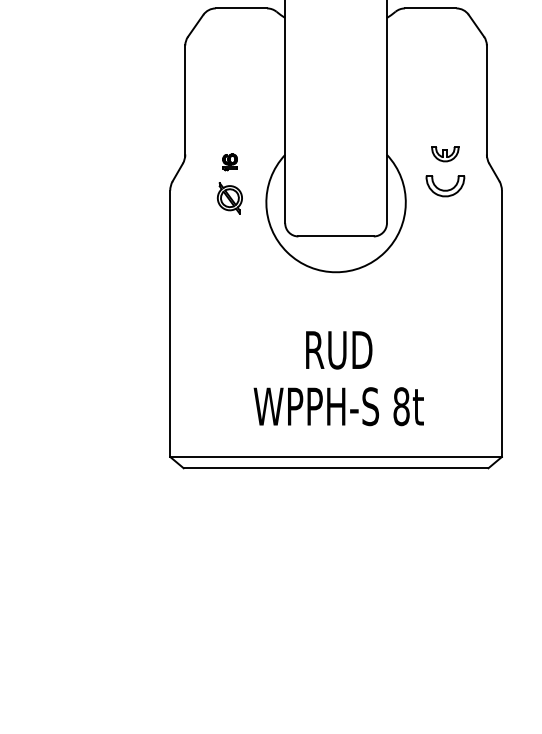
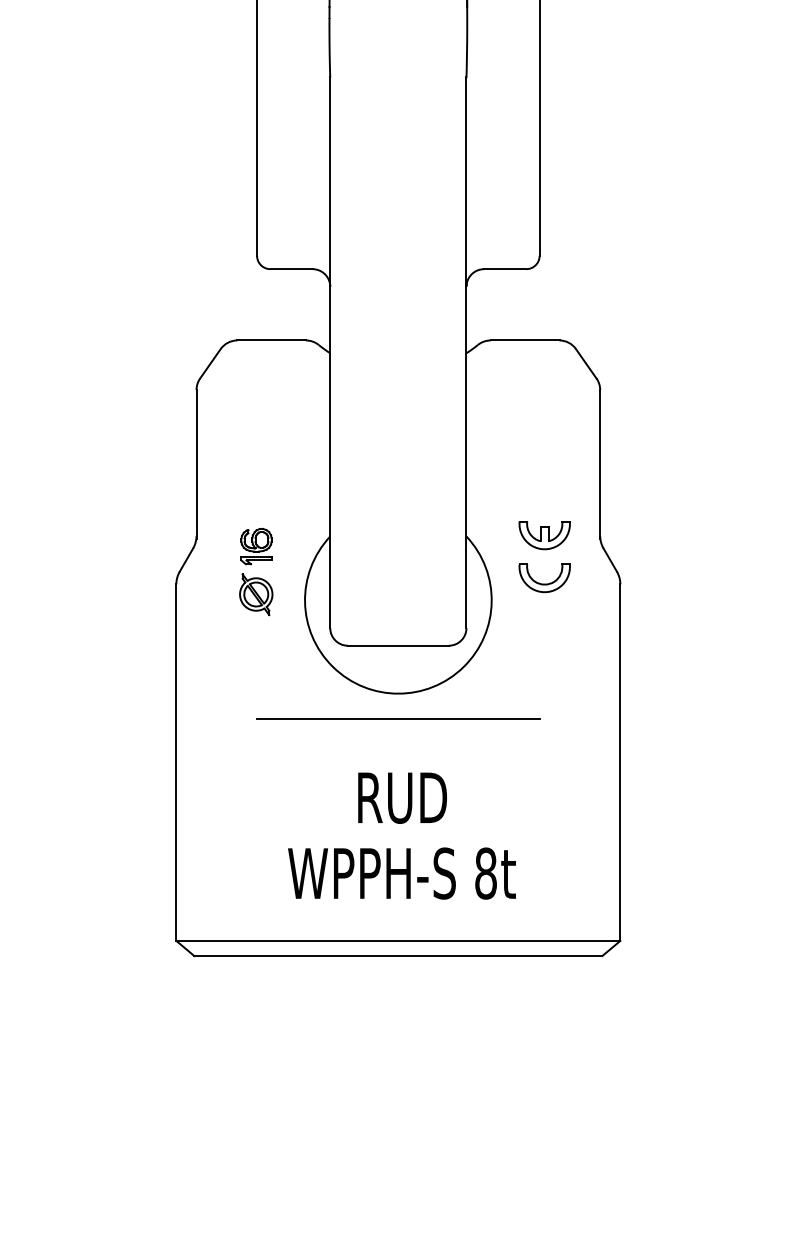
part: (445, 154) -> (544, 535), size x1.43
part: (230, 162) -> (256, 546), size x1.67
line: (335, 290) -> (397, 718), added

